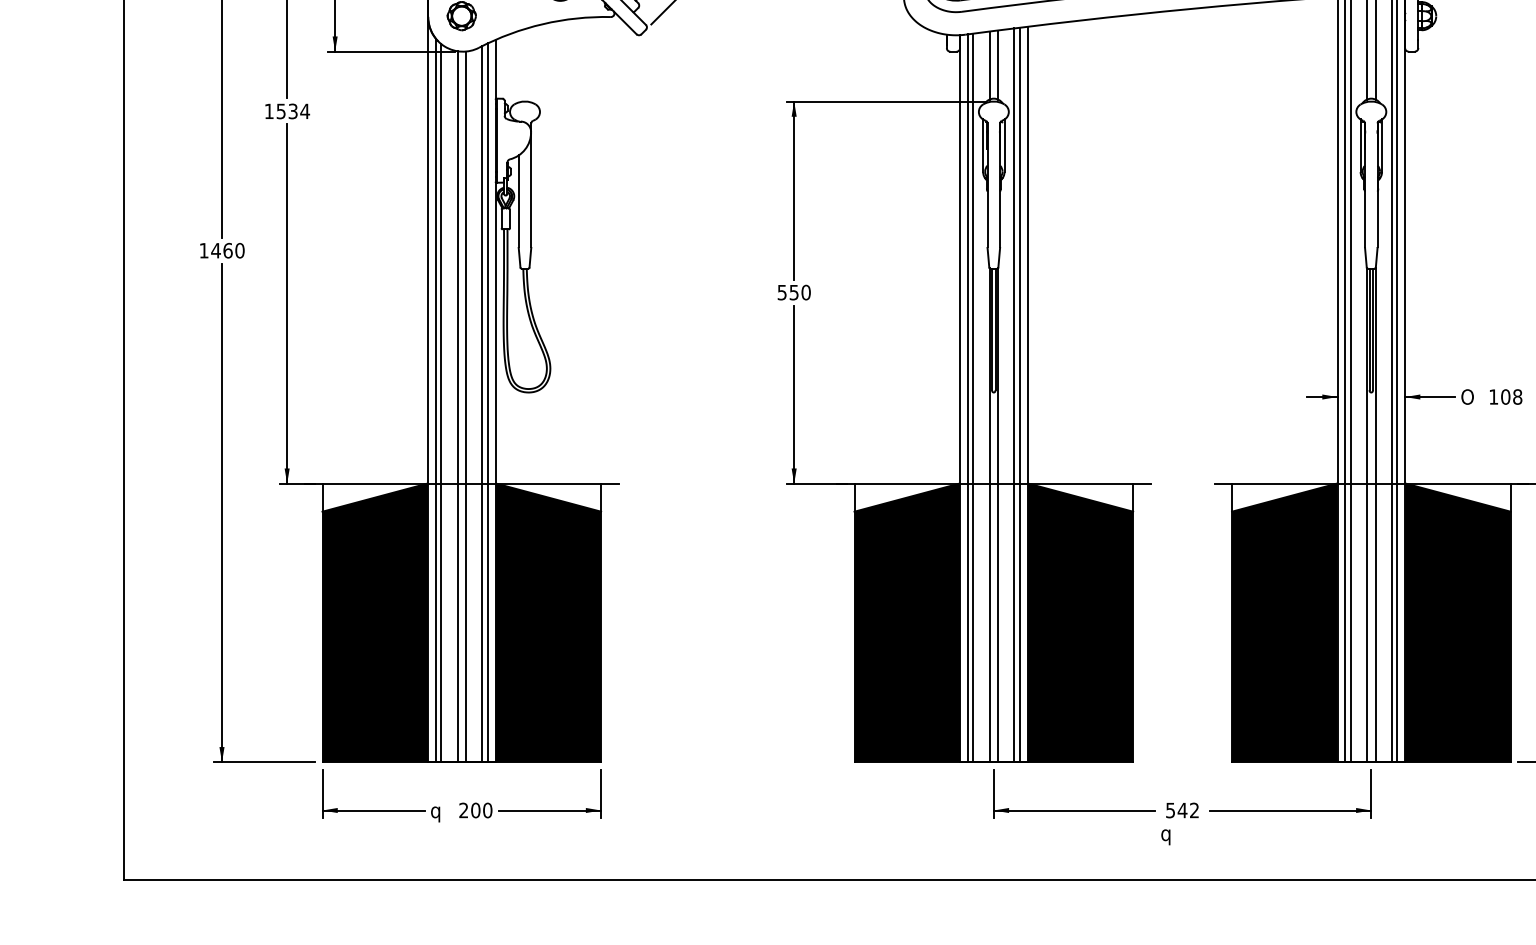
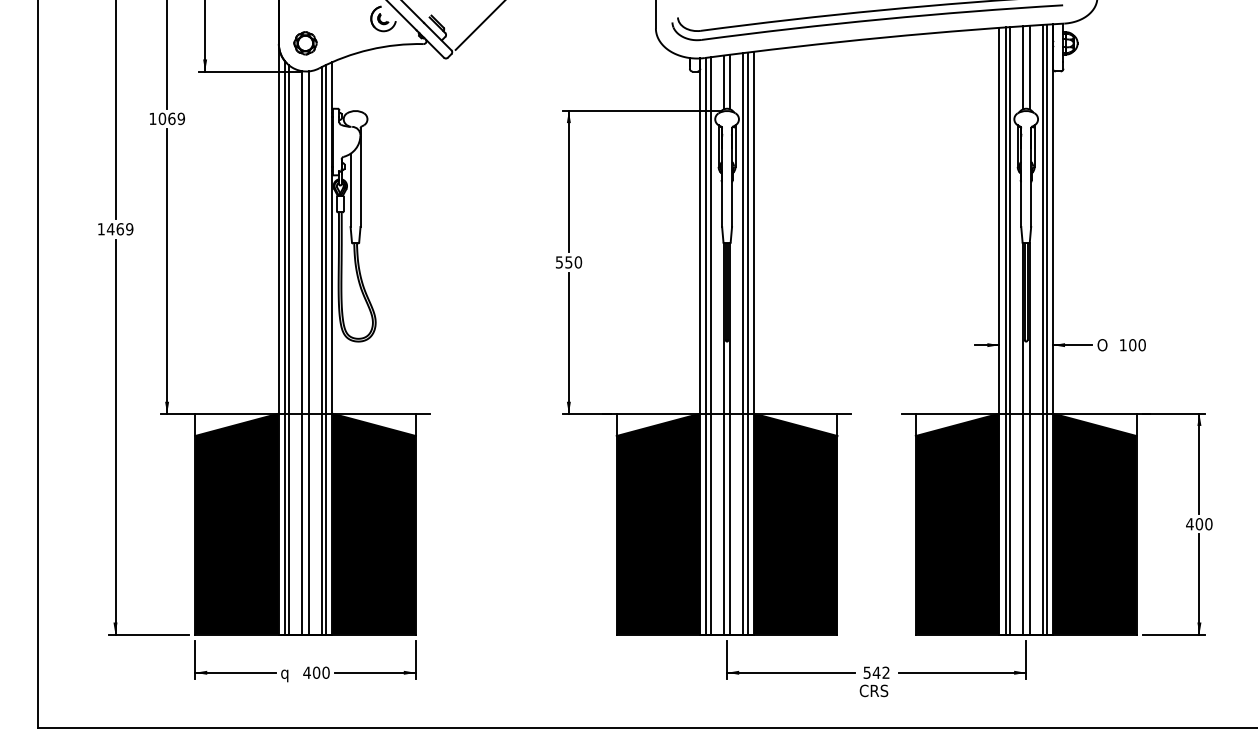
text: (292, 110) -> (171, 118), 1534 -> 1069
text: (239, 251) -> (129, 229), 1460 -> 1469
text: (1516, 397) -> (1141, 345), 108 -> 100
text: (463, 810) -> (306, 672), 200 -> 400
text: (1178, 835) -> (873, 692), q -> CRS

